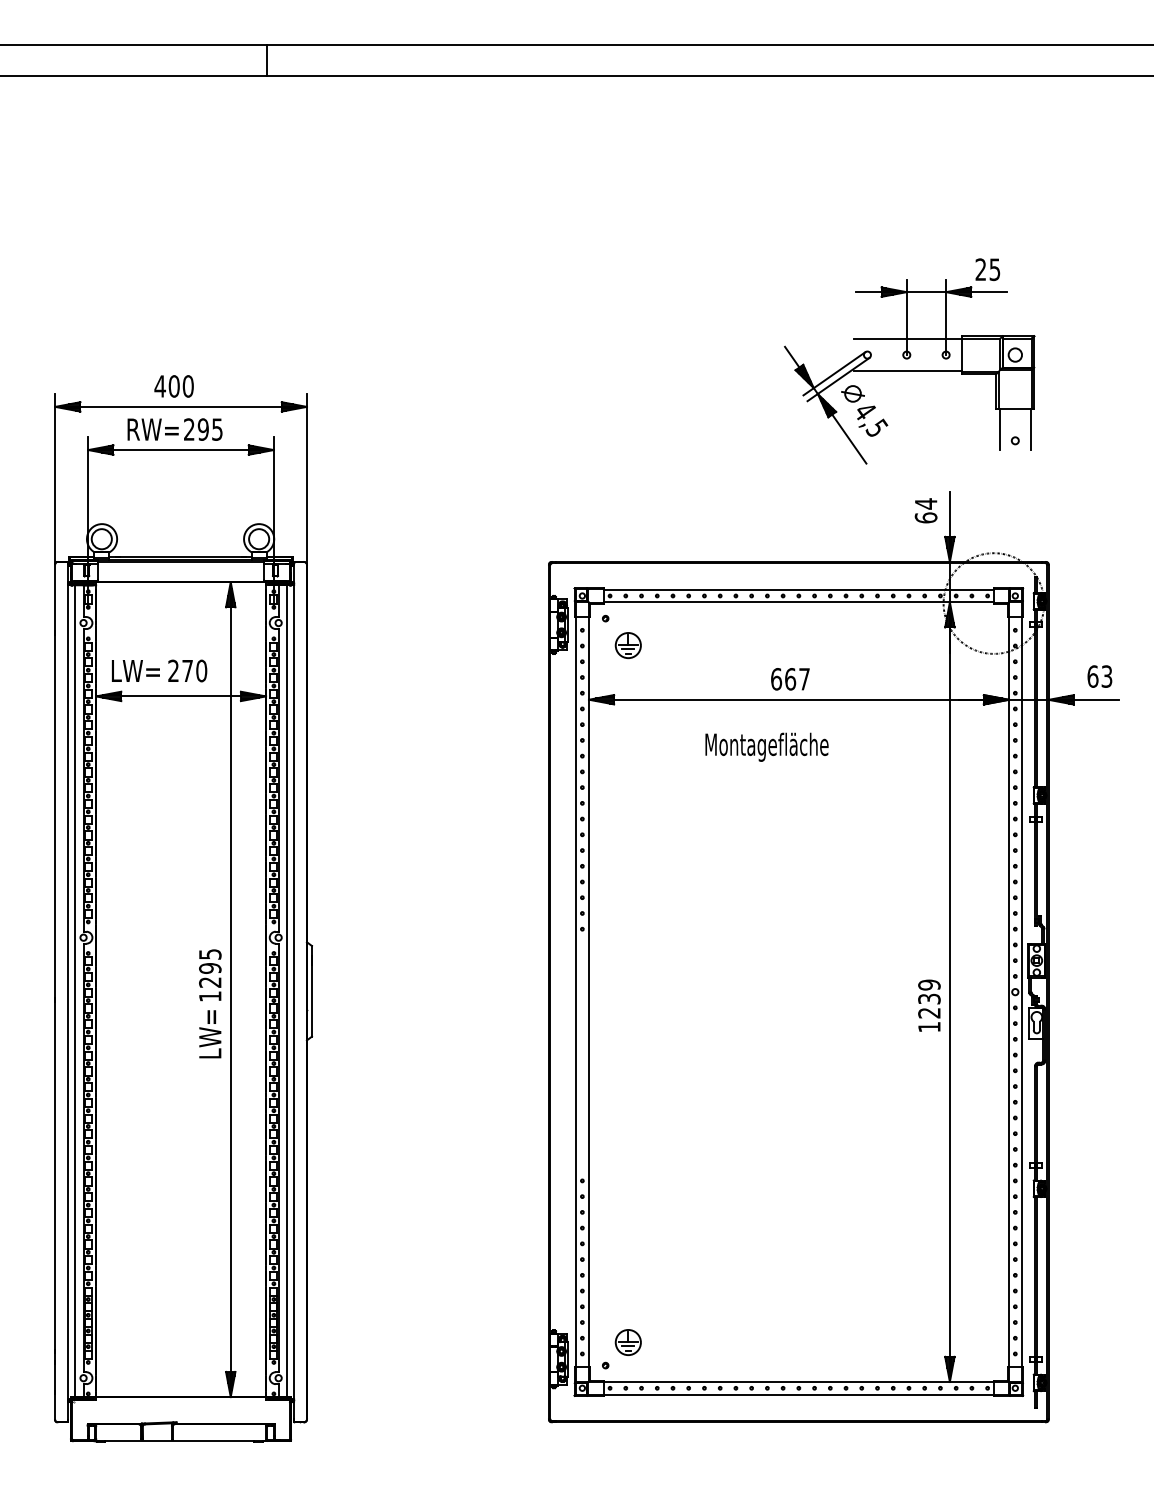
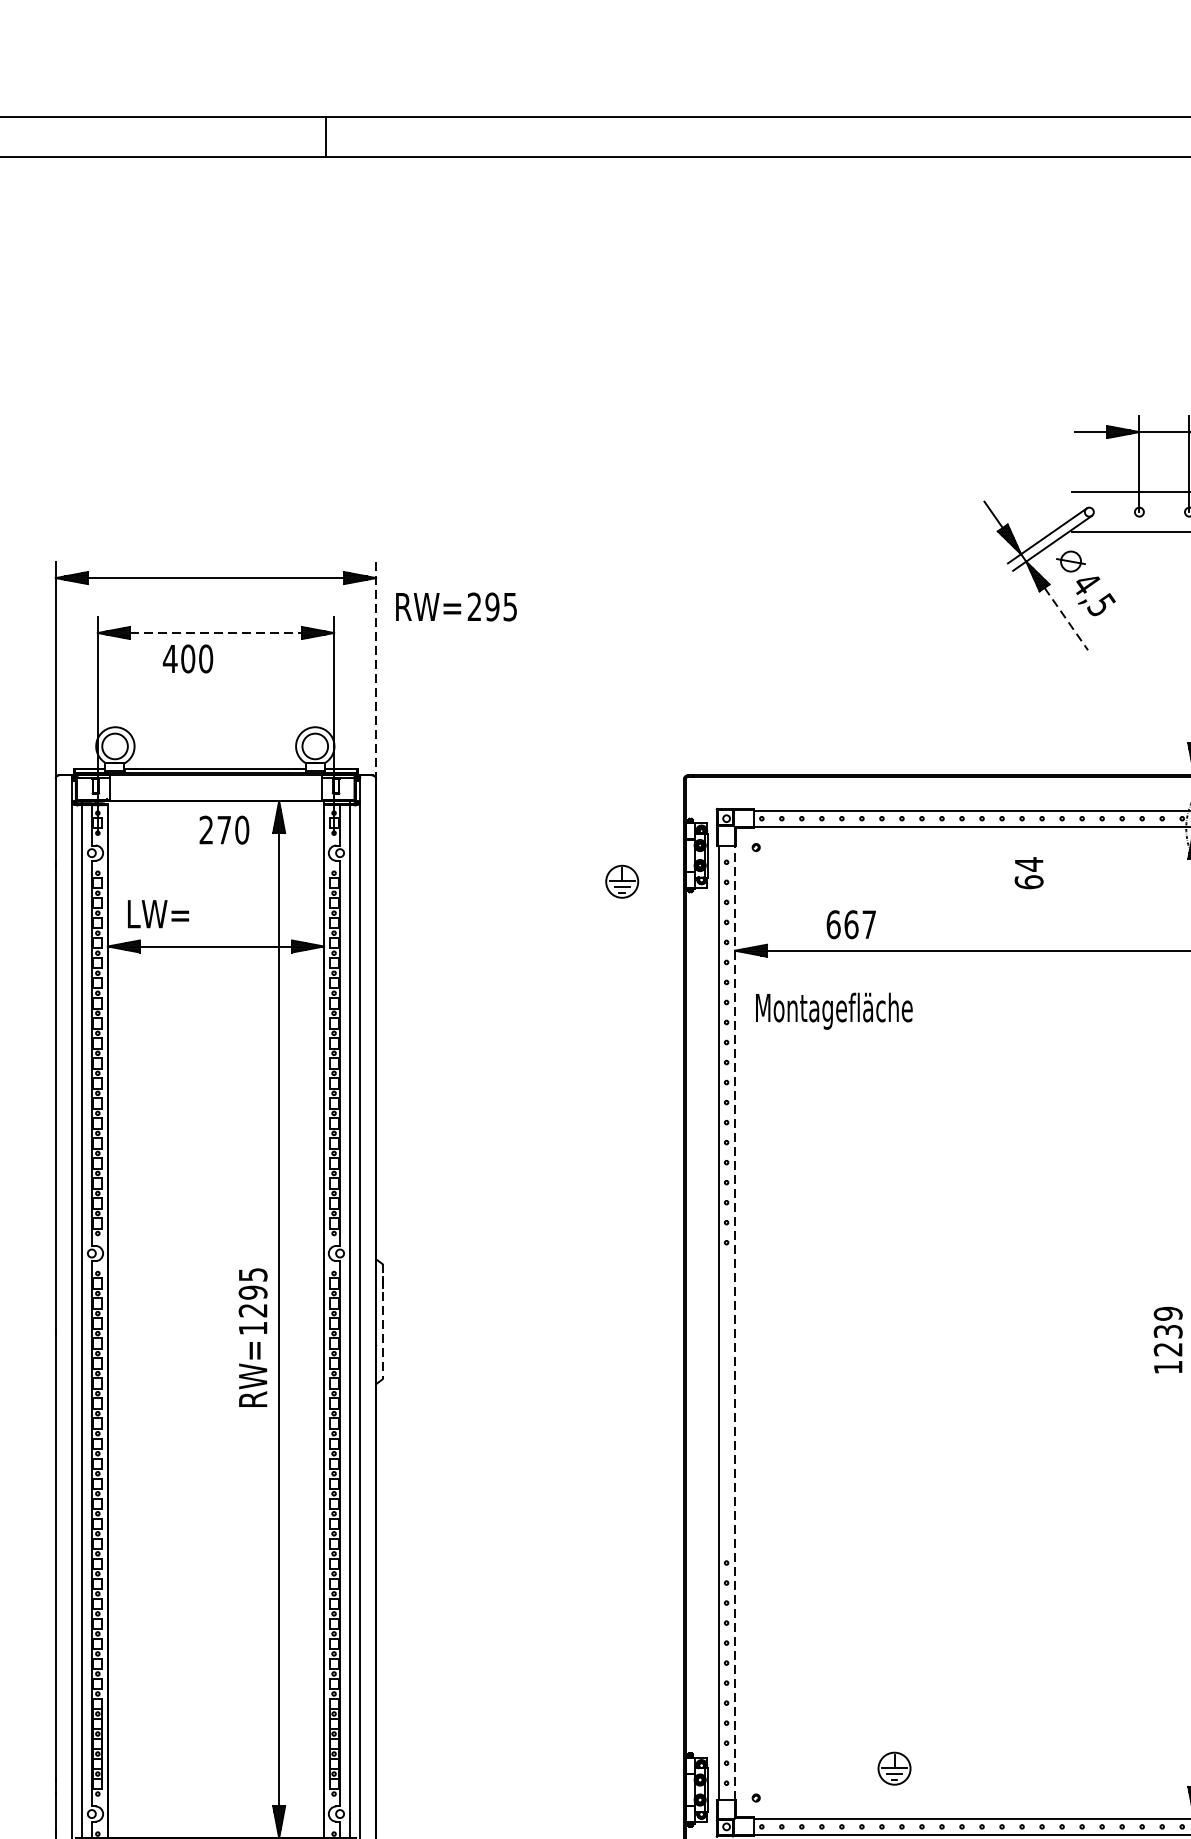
text: (173, 386) -> (187, 659), moved
text: (174, 429) -> (455, 606), moved
line: (849, 439) -> (1066, 619), solid -> dashed
line: (181, 450) -> (216, 633), solid -> dashed
line: (306, 480) -> (375, 671), solid -> dashed
text: (925, 510) -> (1028, 872), moved
part: (627, 645) -> (621, 881), moved
text: (187, 670) -> (224, 829), moved
text: (790, 679) -> (851, 924), moved
text: (766, 746) -> (833, 1010), moved
line: (312, 991) -> (383, 1321), solid -> dashed
line: (588, 992) -> (734, 1323), solid -> dashed
text: (210, 1031) -> (253, 1372), LW= -> RW=
part: (627, 1342) -> (893, 1768), moved

